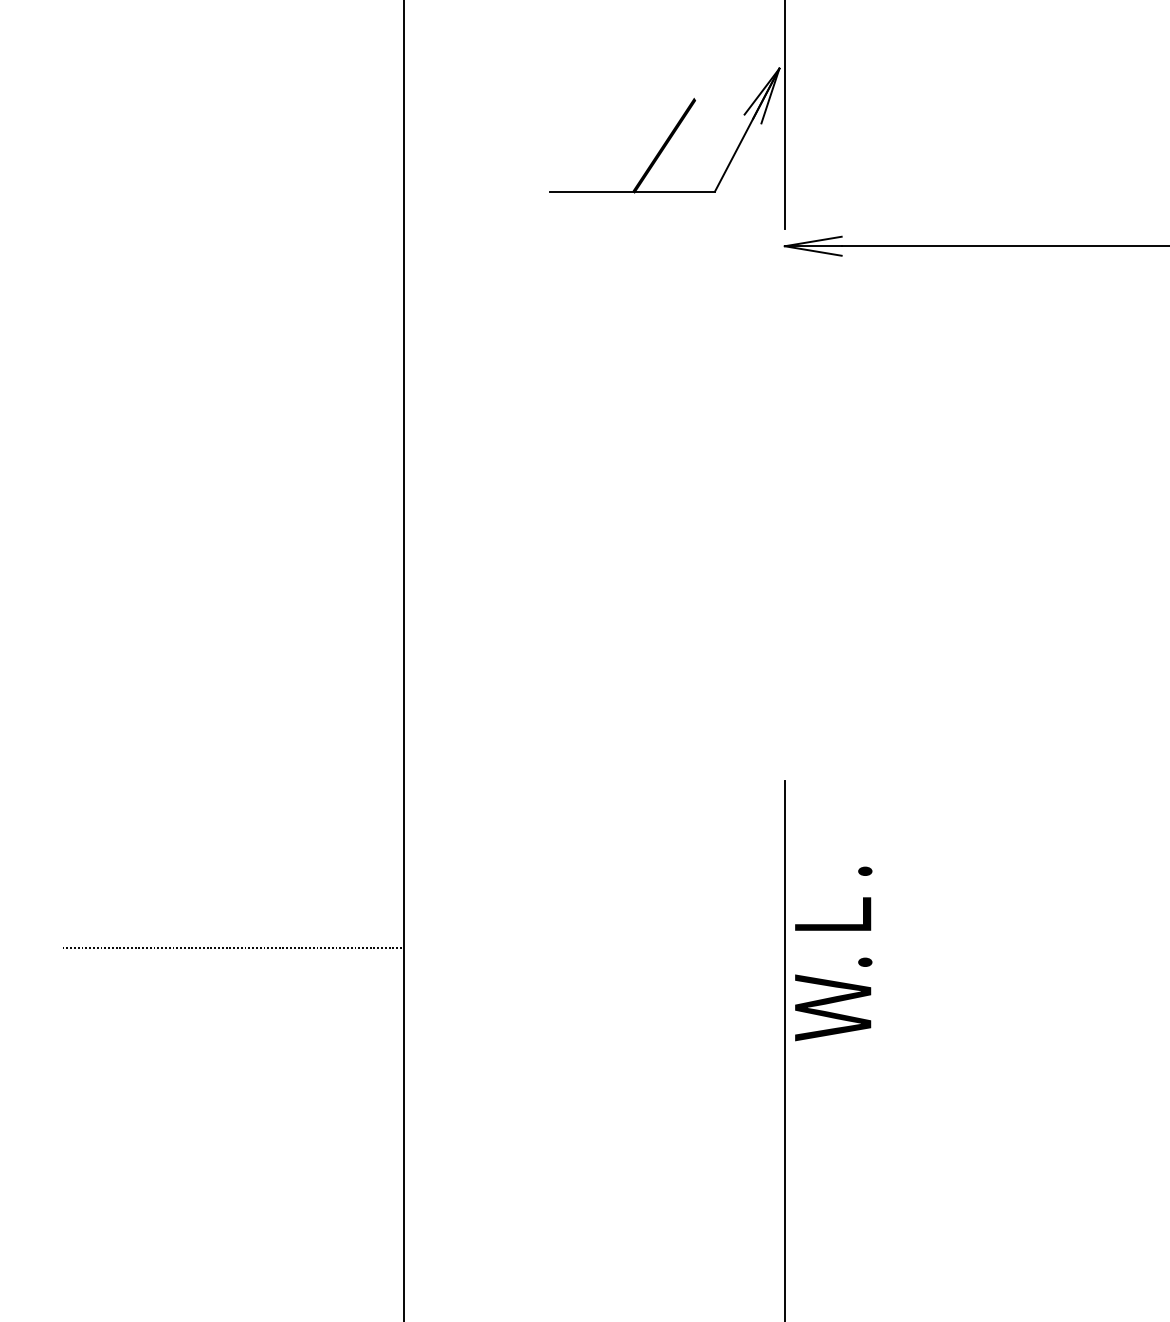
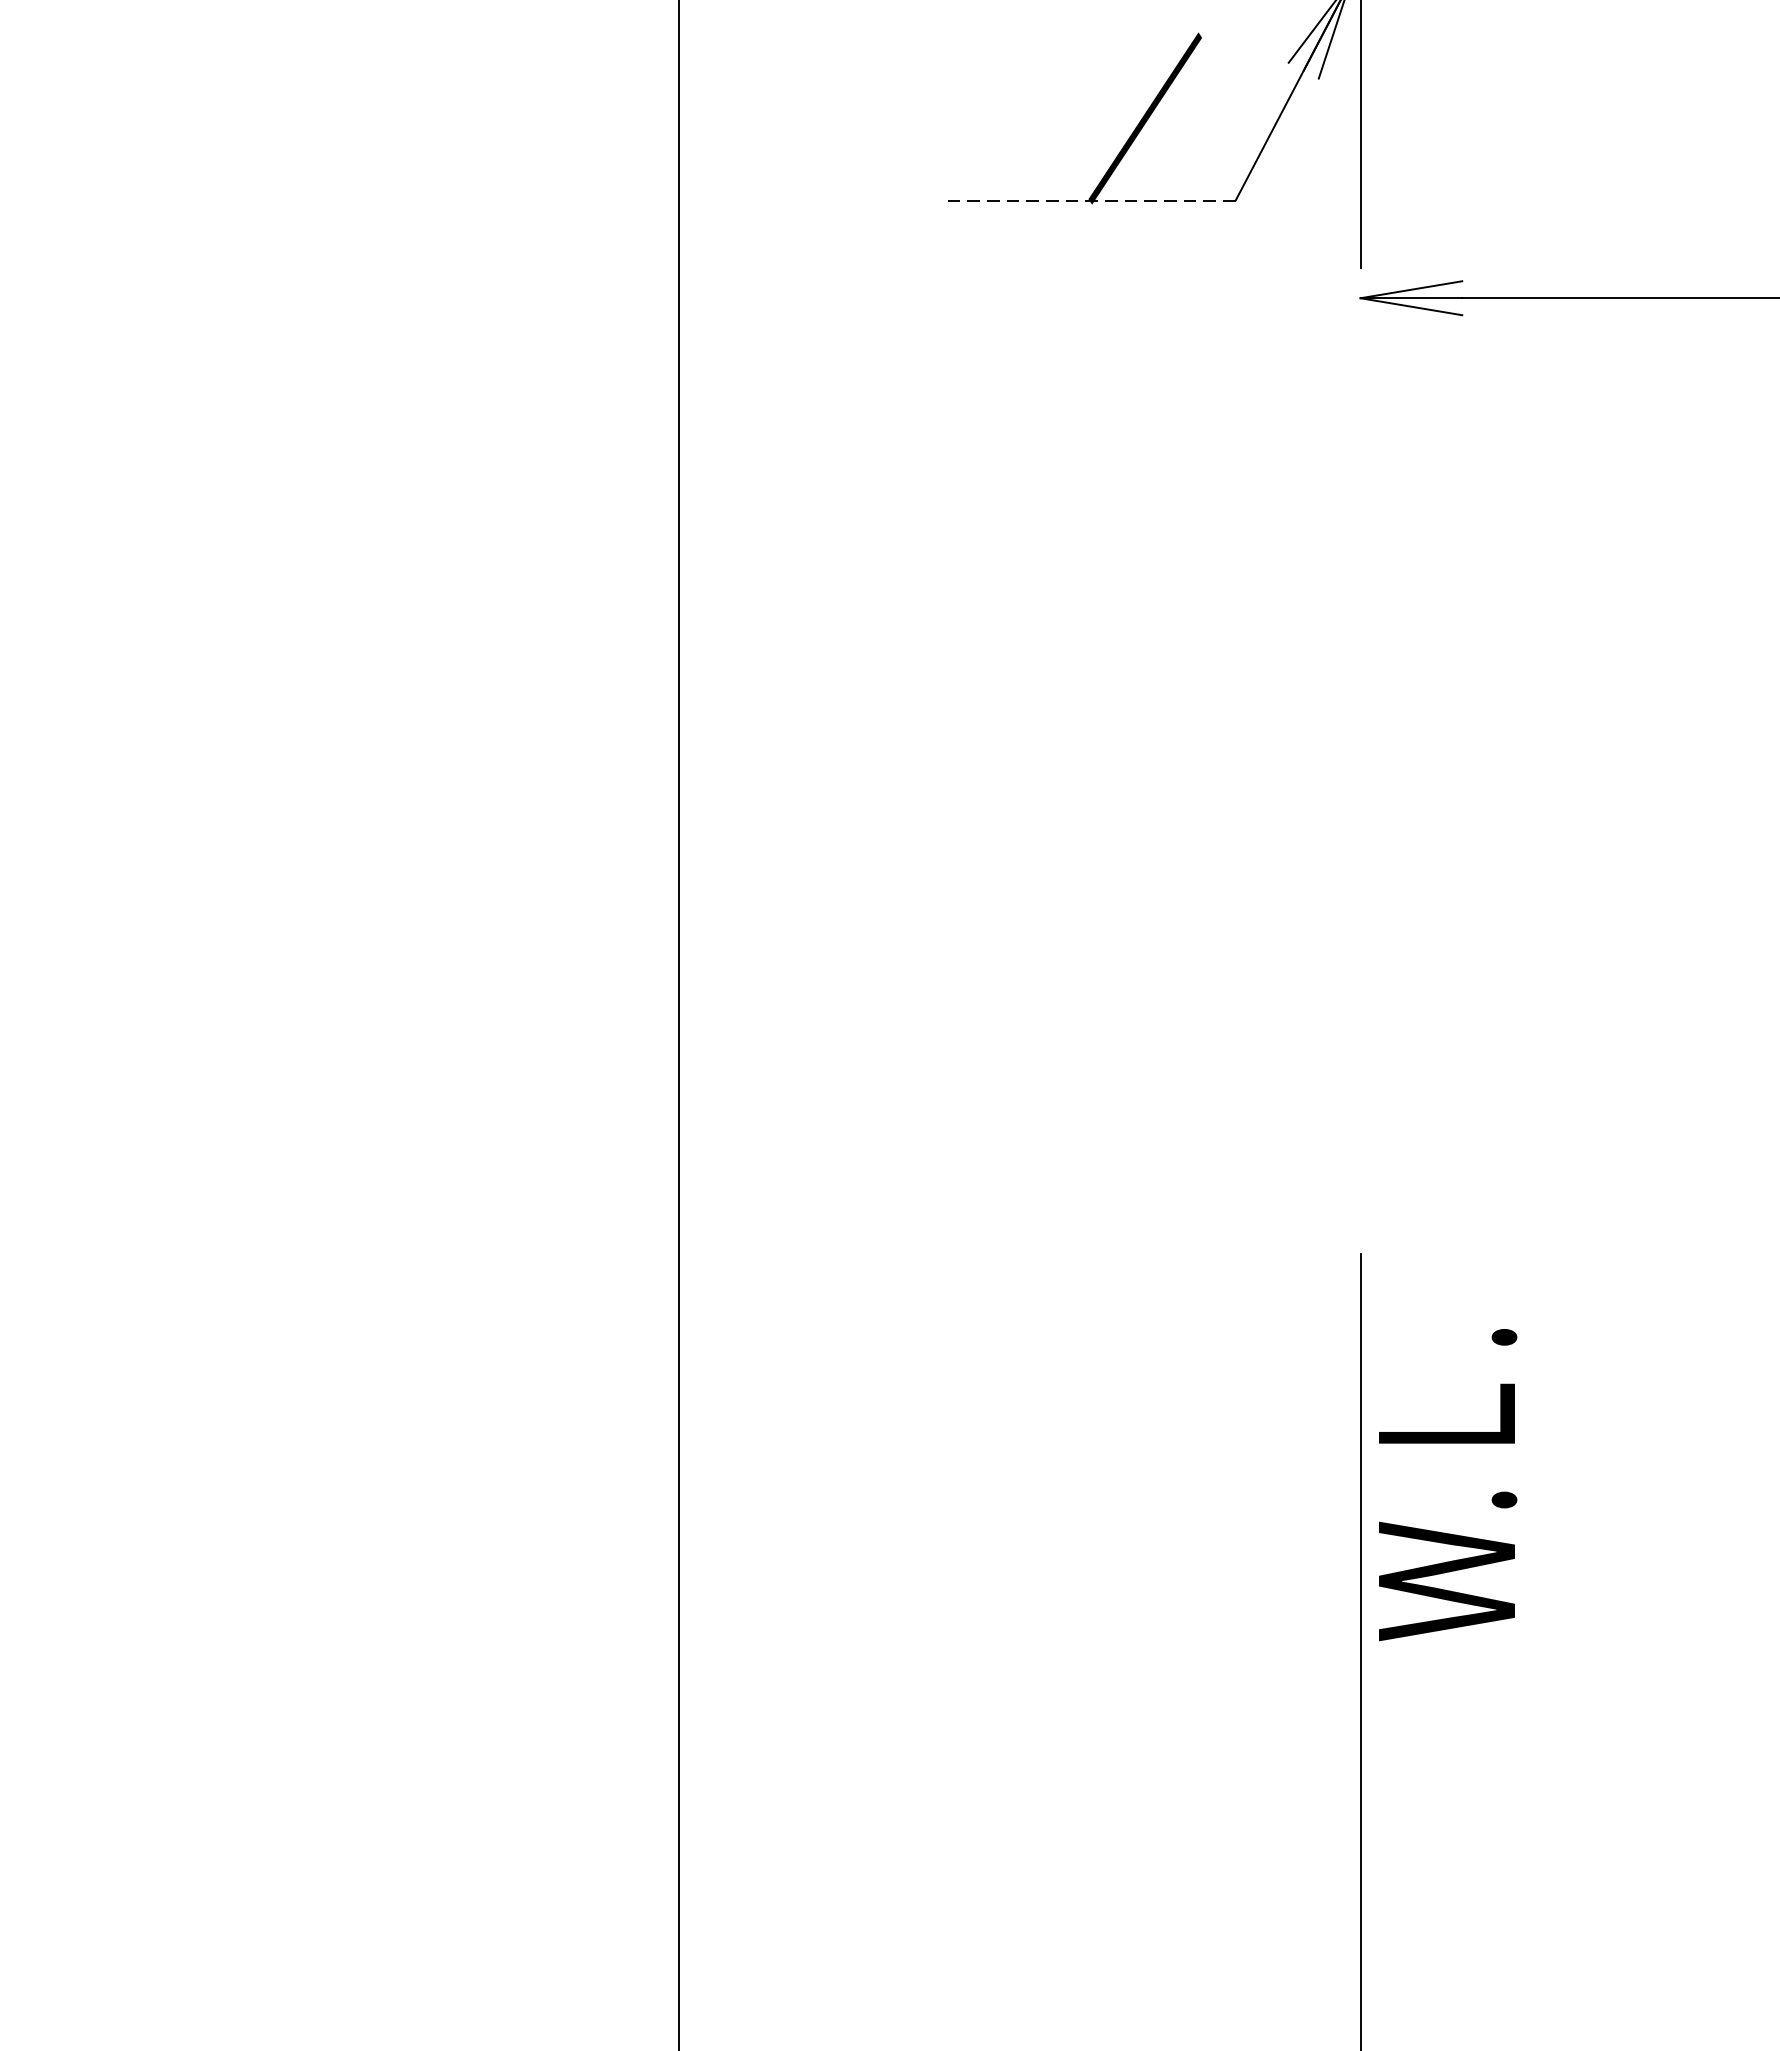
line: (631, 191) -> (1086, 200), solid -> dashed
line: (232, 947) -> (372, 1552), removed
text: (833, 953) -> (1447, 1484), moved

